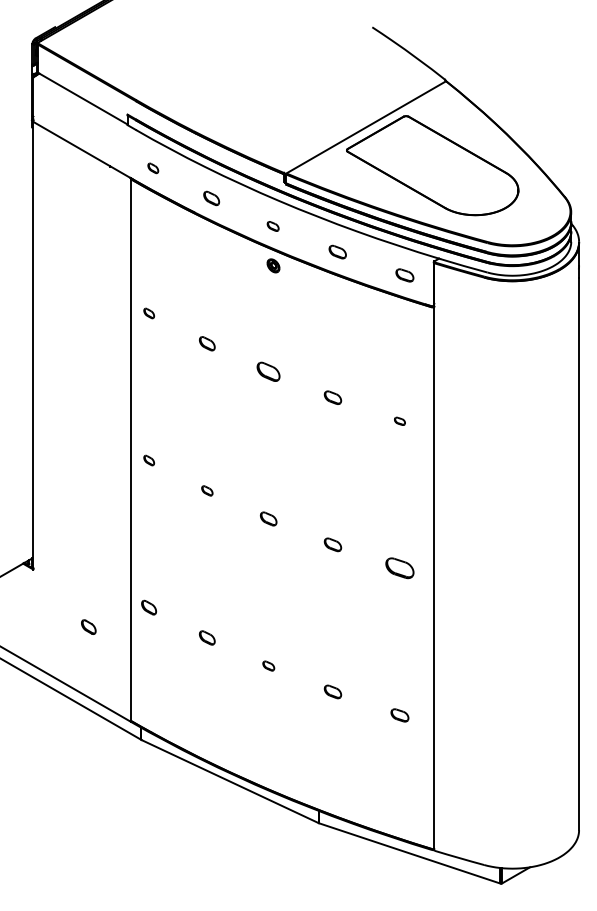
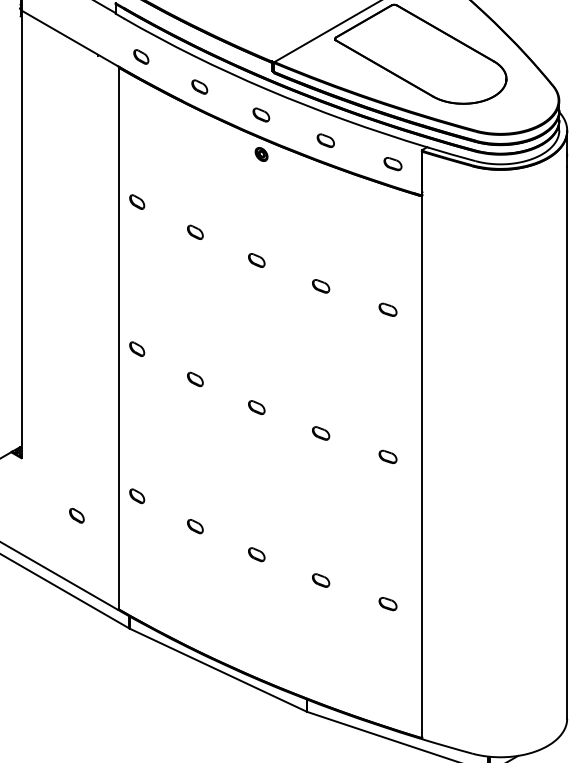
part: (153, 168) -> (141, 57), size x1.43
part: (272, 226) -> (260, 115), size x1.43
part: (149, 313) -> (137, 202), size x1.43
part: (268, 371) -> (256, 260), size x0.71
part: (399, 421) -> (387, 310), size x1.67
part: (149, 460) -> (137, 349), size x1.43
part: (207, 490) -> (195, 379), size x1.43
part: (399, 568) -> (387, 457), size x0.62
part: (268, 665) -> (256, 554), size x1.43

